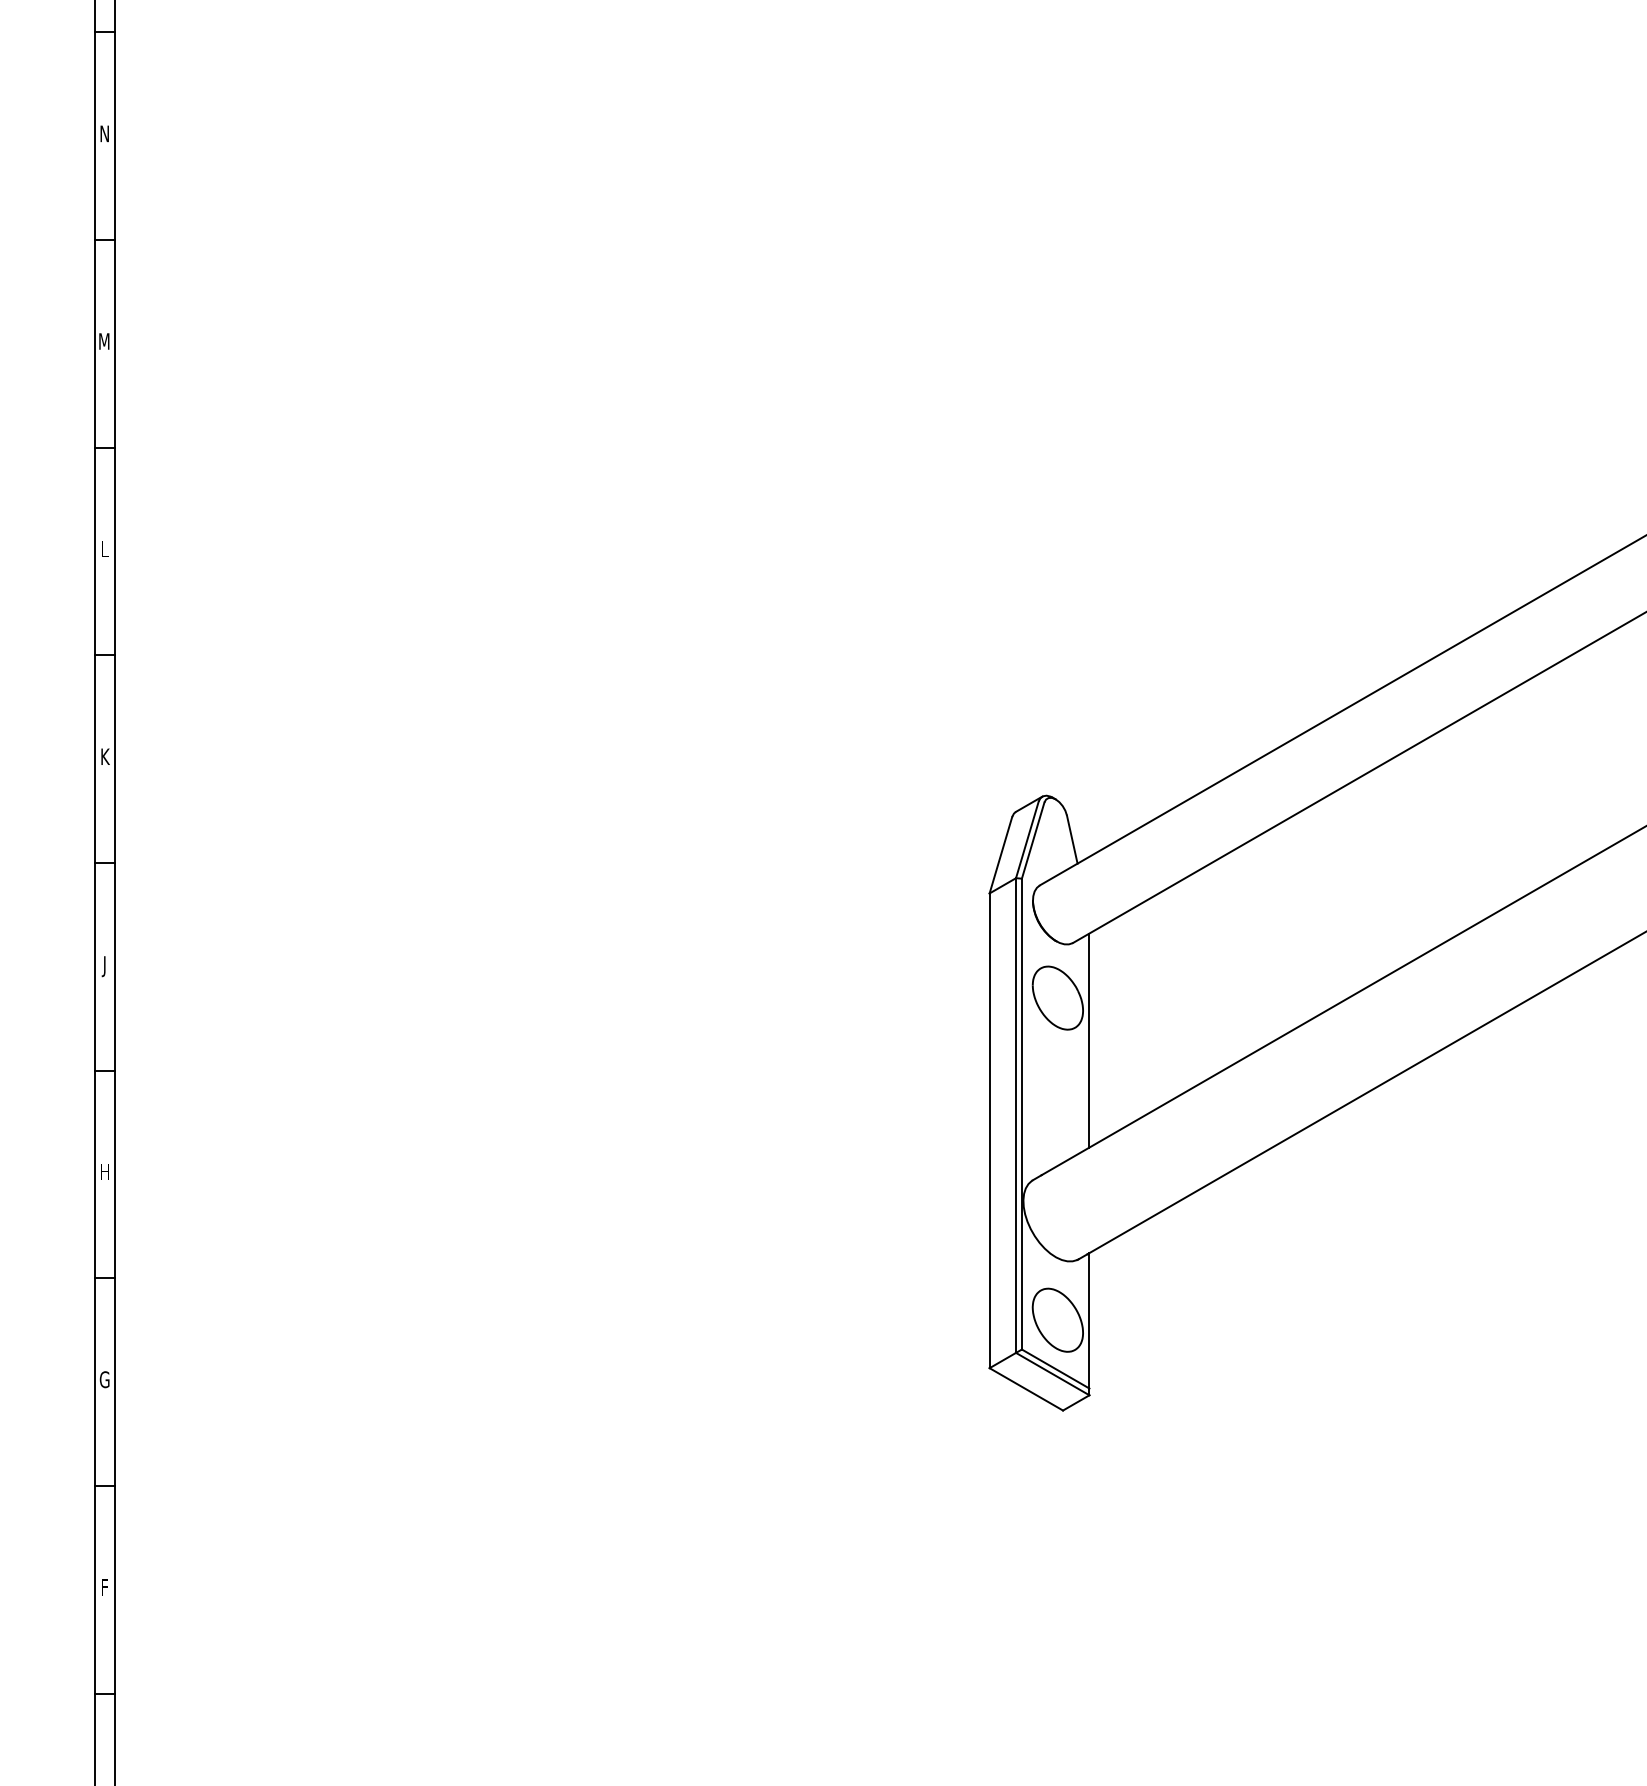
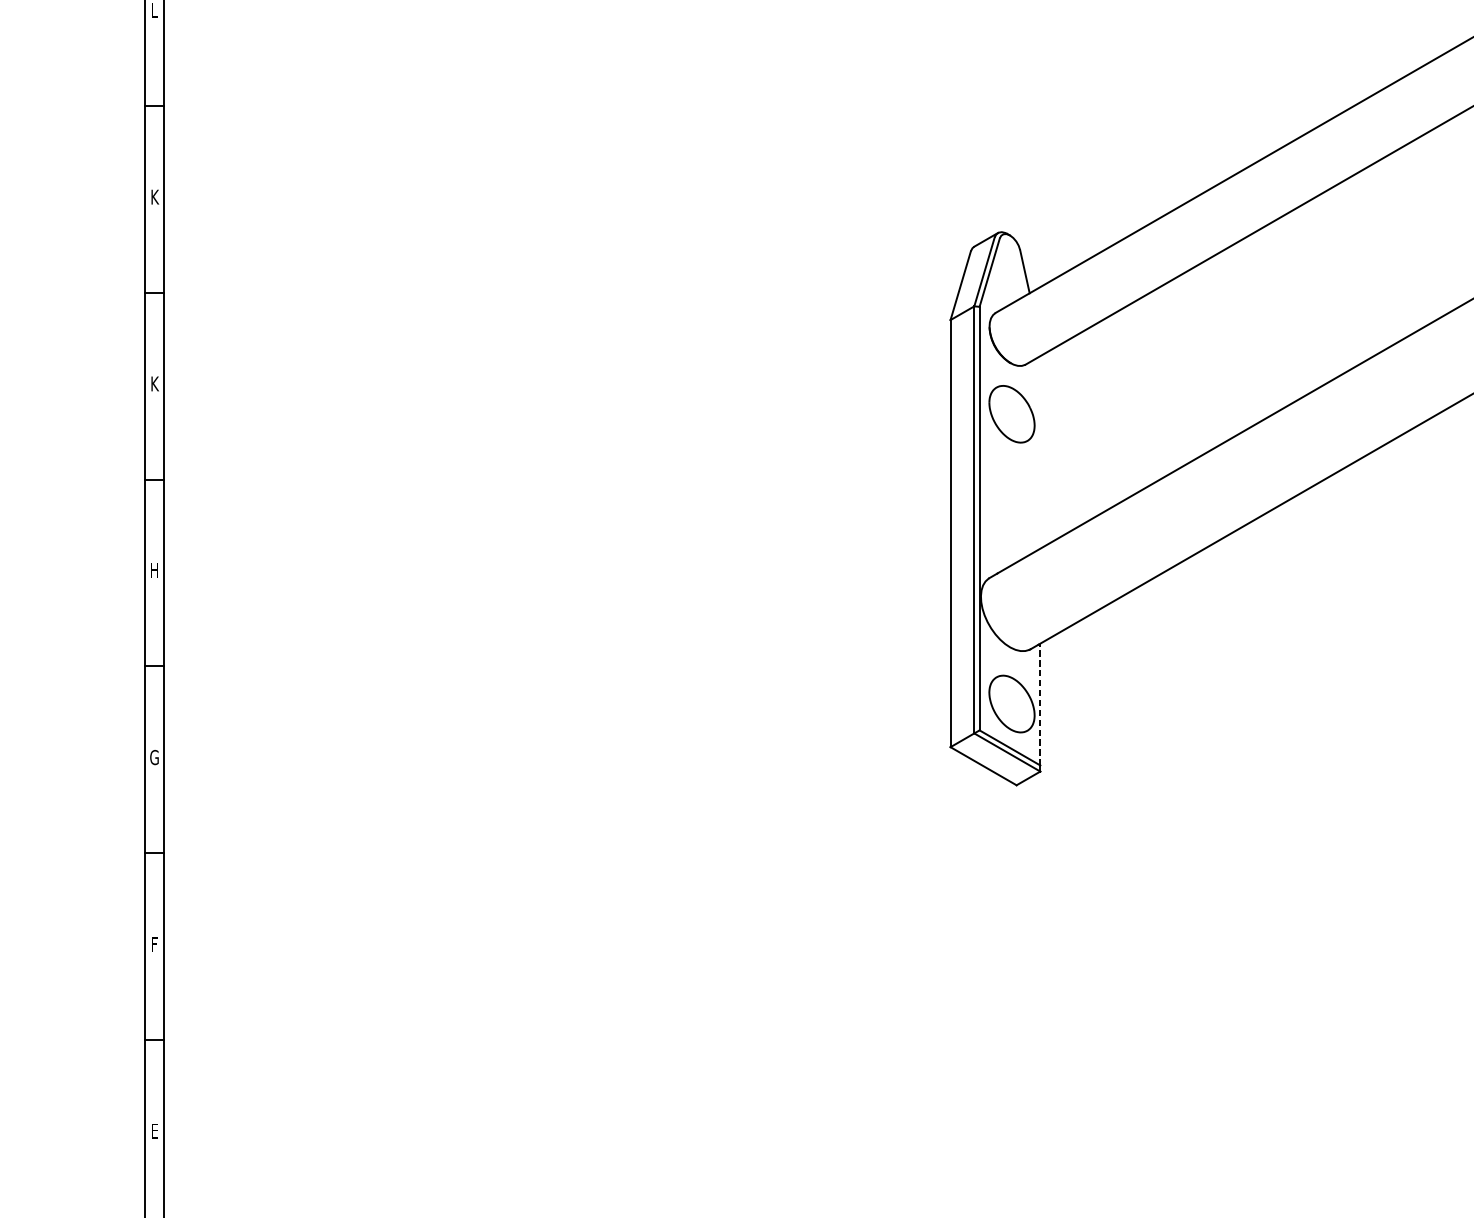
text: (105, 966) -> (155, 385), J -> K
line: (1089, 1040) -> (1040, 452), removed
line: (1089, 1320) -> (1040, 704), solid -> dashed

